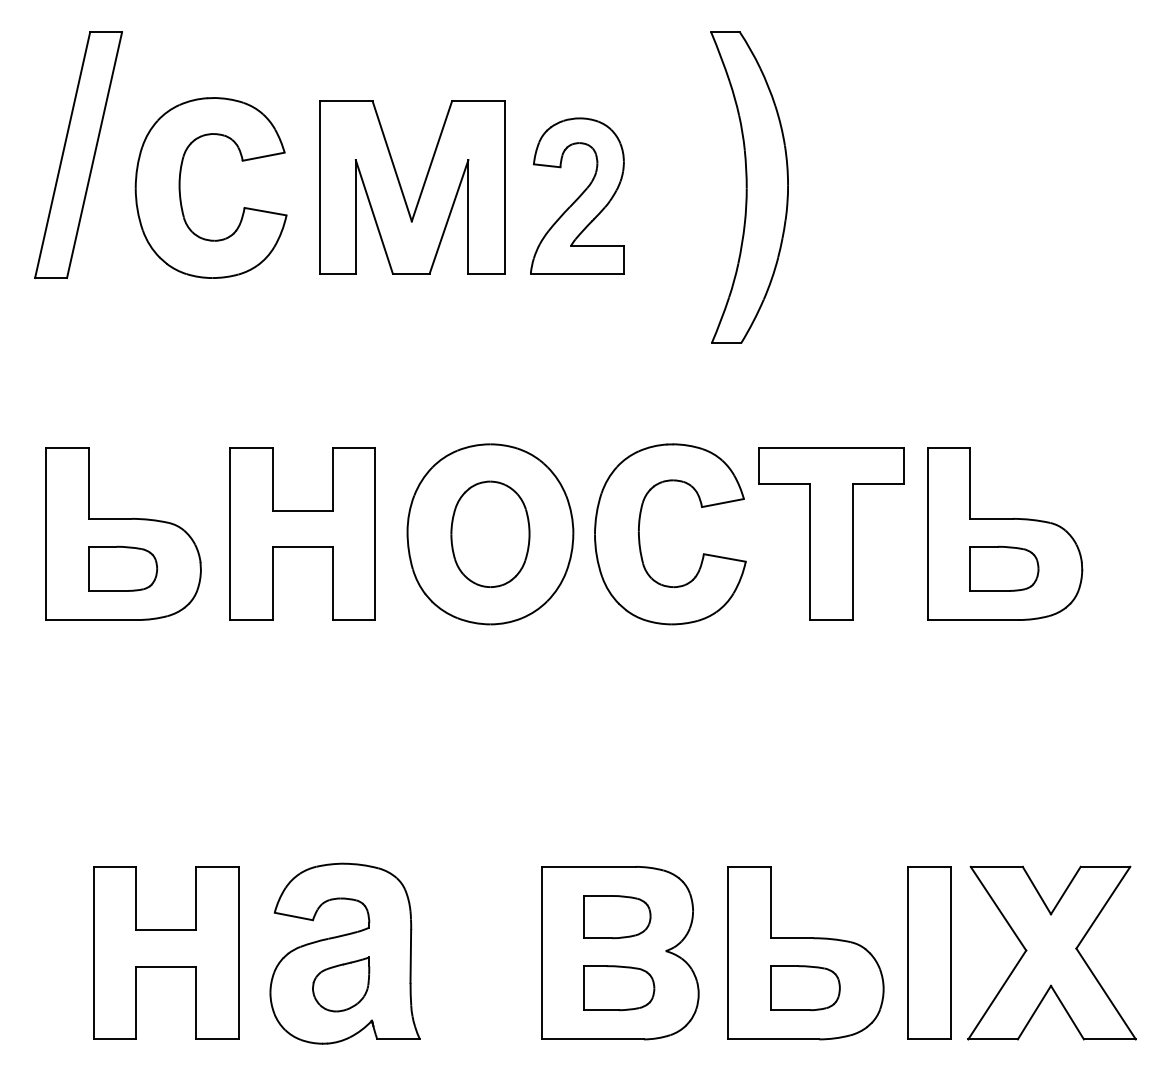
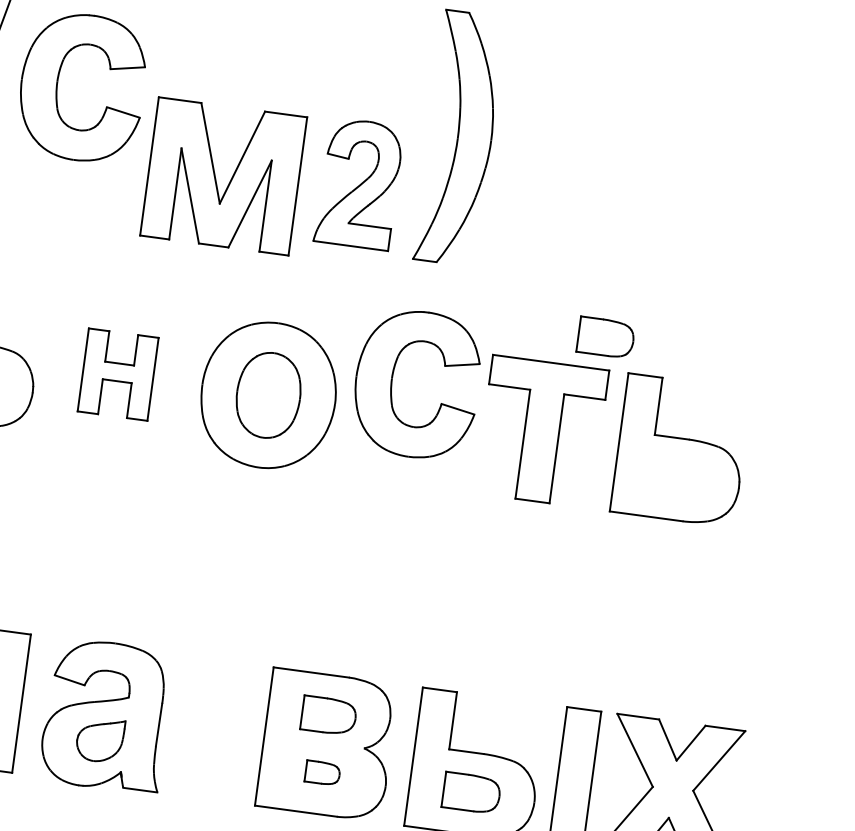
part: (749, 187) -> (460, 138), moved
part: (420, 191) -> (229, 180), moved
part: (577, 195) -> (359, 183), moved
part: (302, 533) -> (118, 374), size x0.6
part: (640, 539) -> (392, 385), moved
part: (1004, 568) -> (606, 337), moved
part: (619, 988) -> (322, 773), size x0.6

